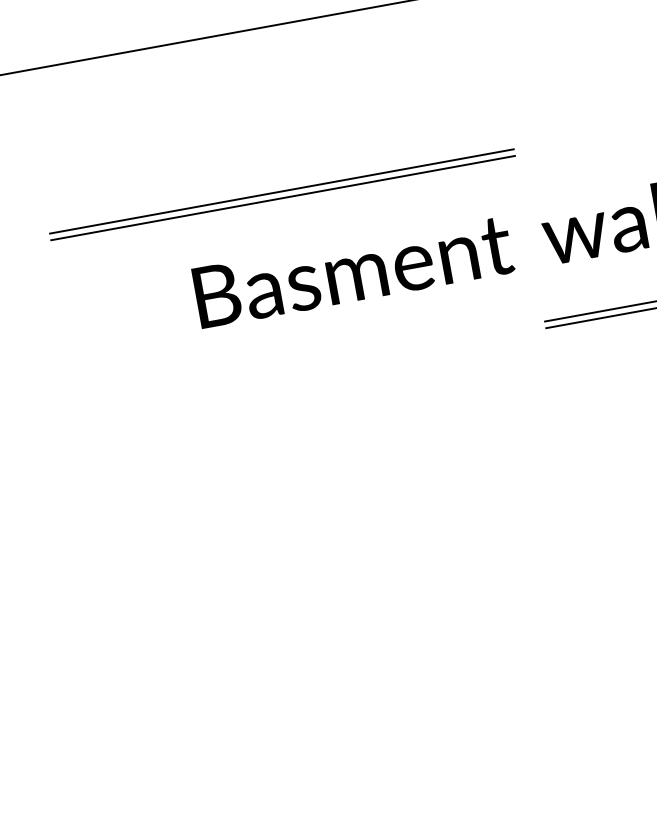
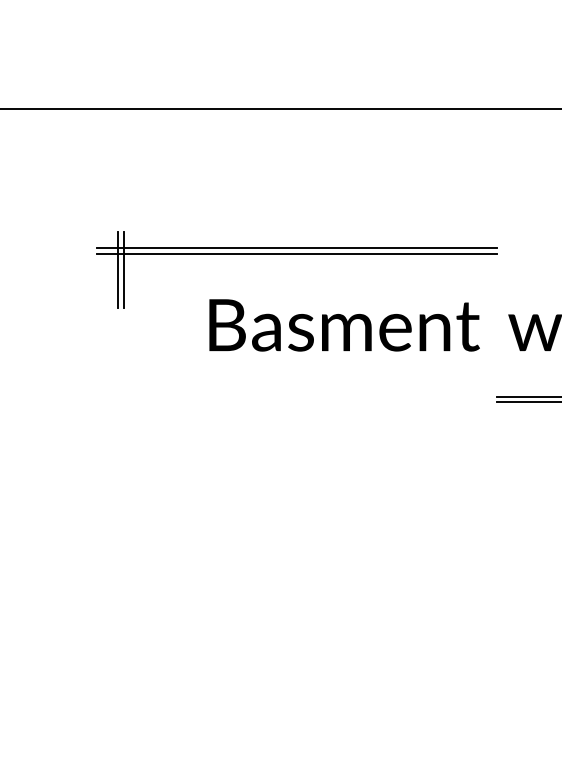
line: (85, 253) -> (123, 270), added
line: (79, 254) -> (118, 270), added

